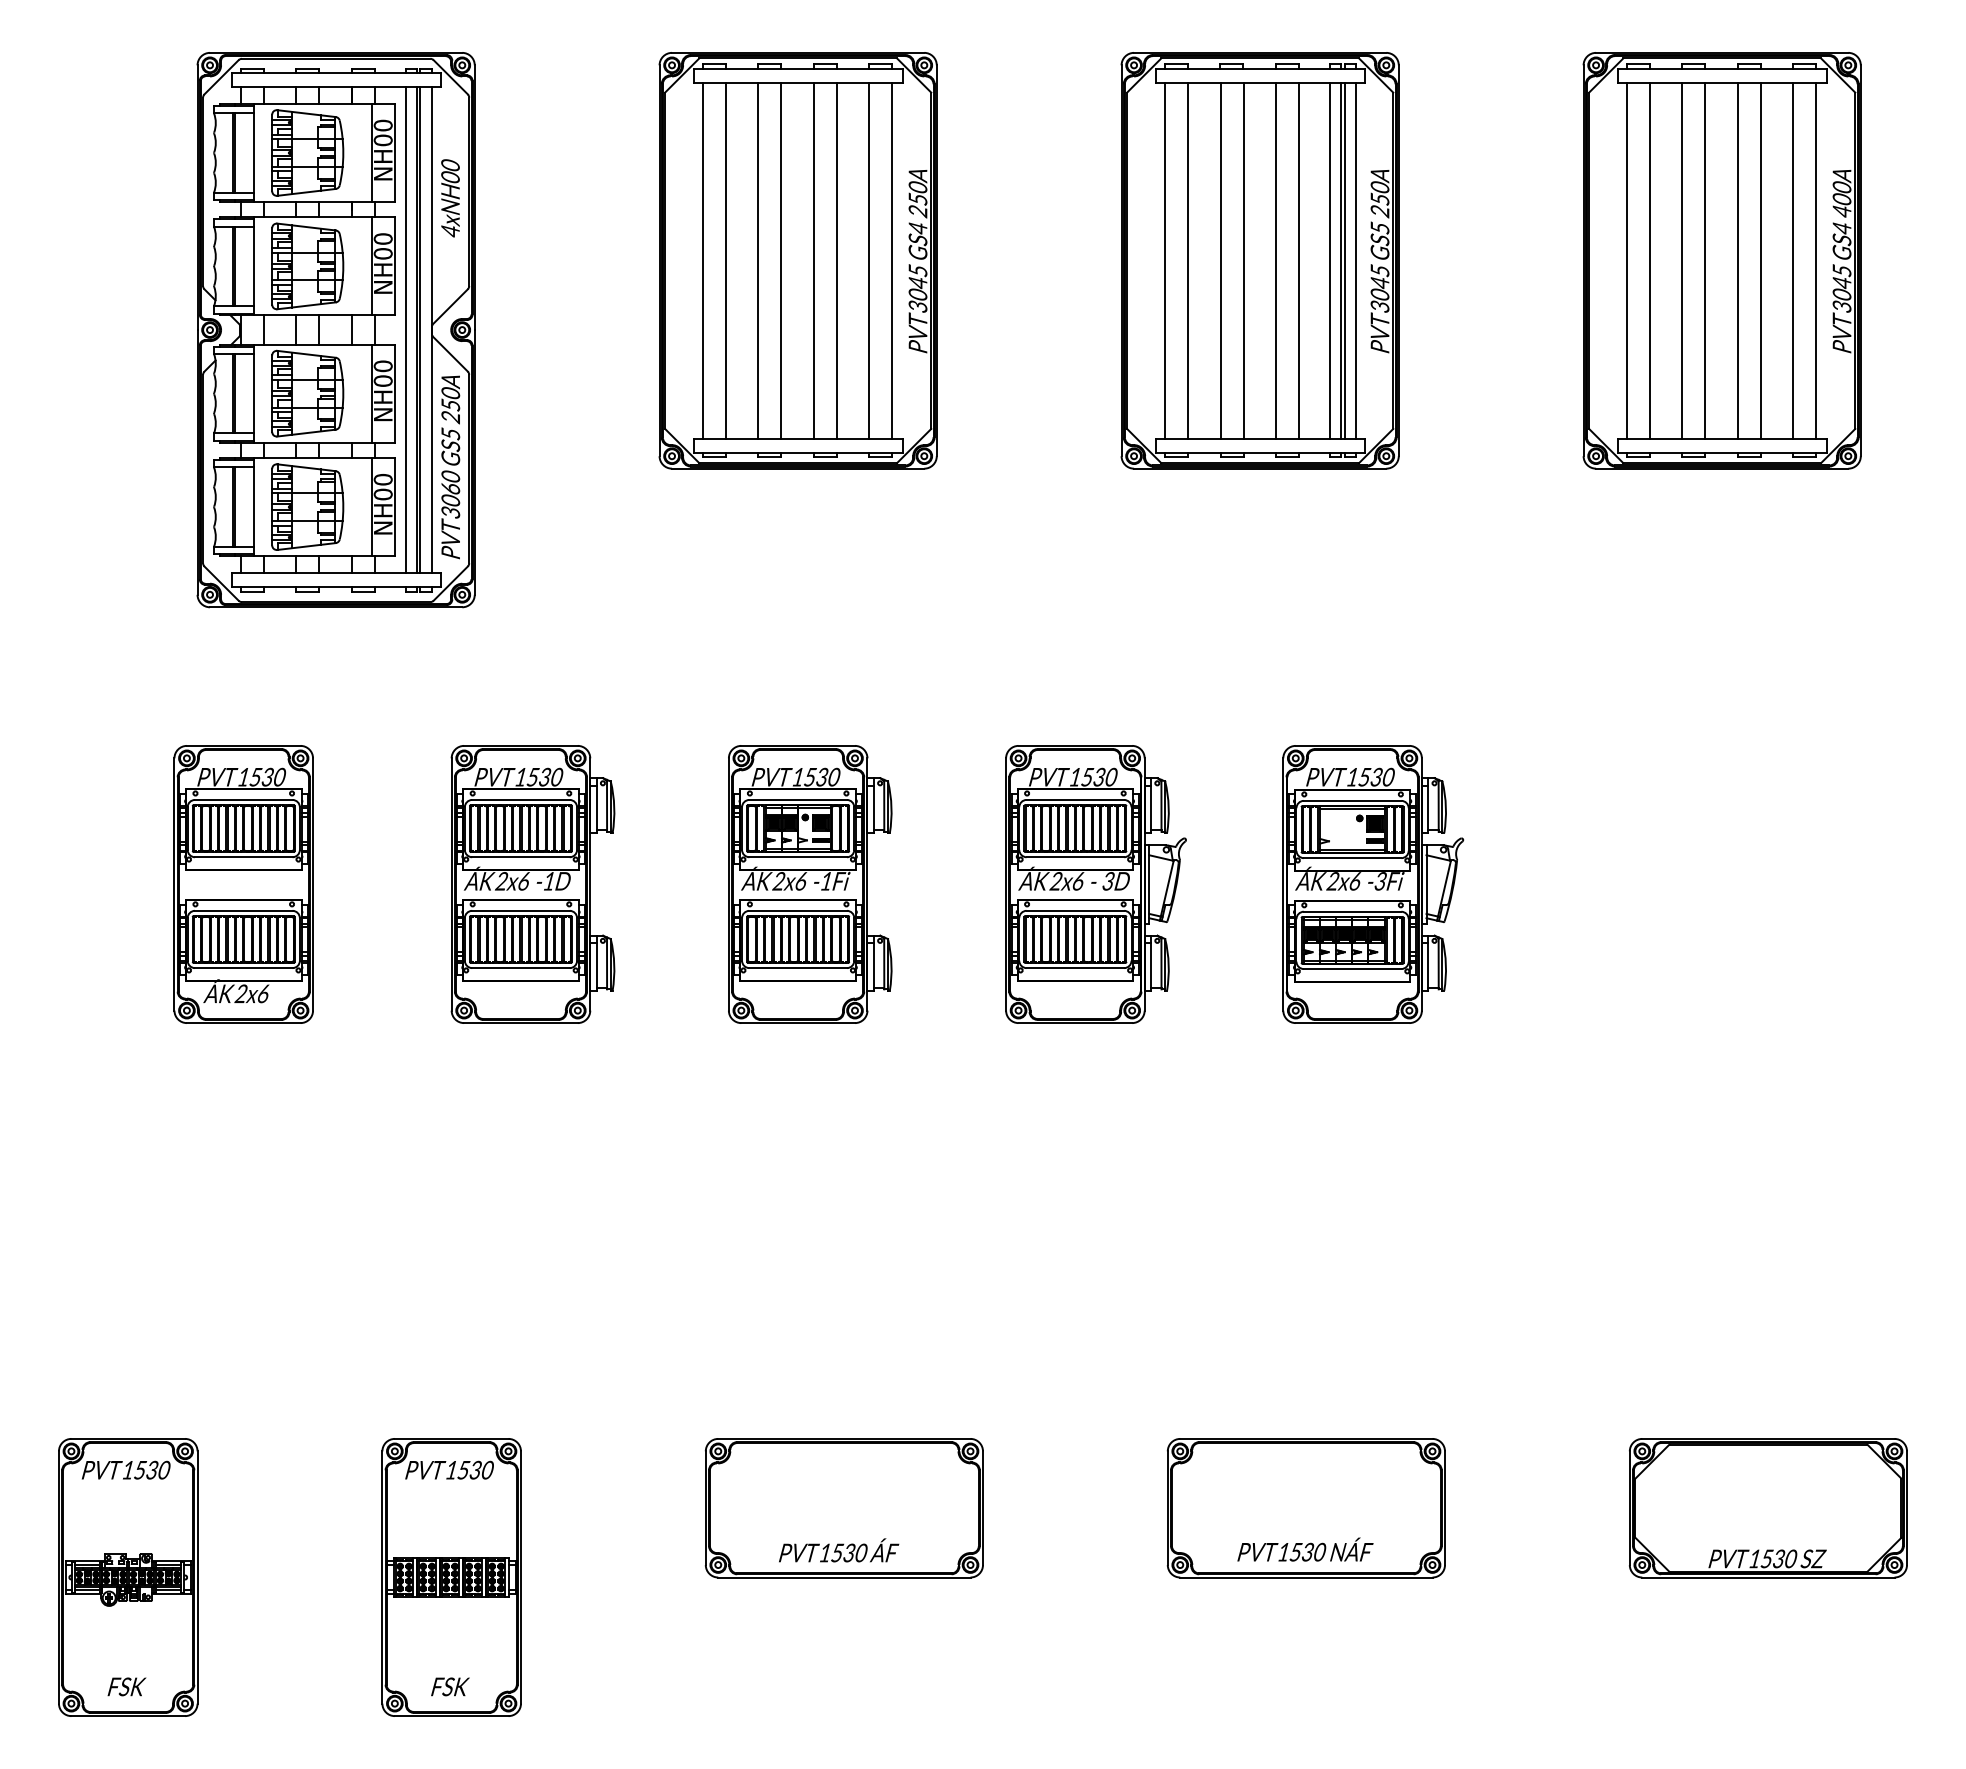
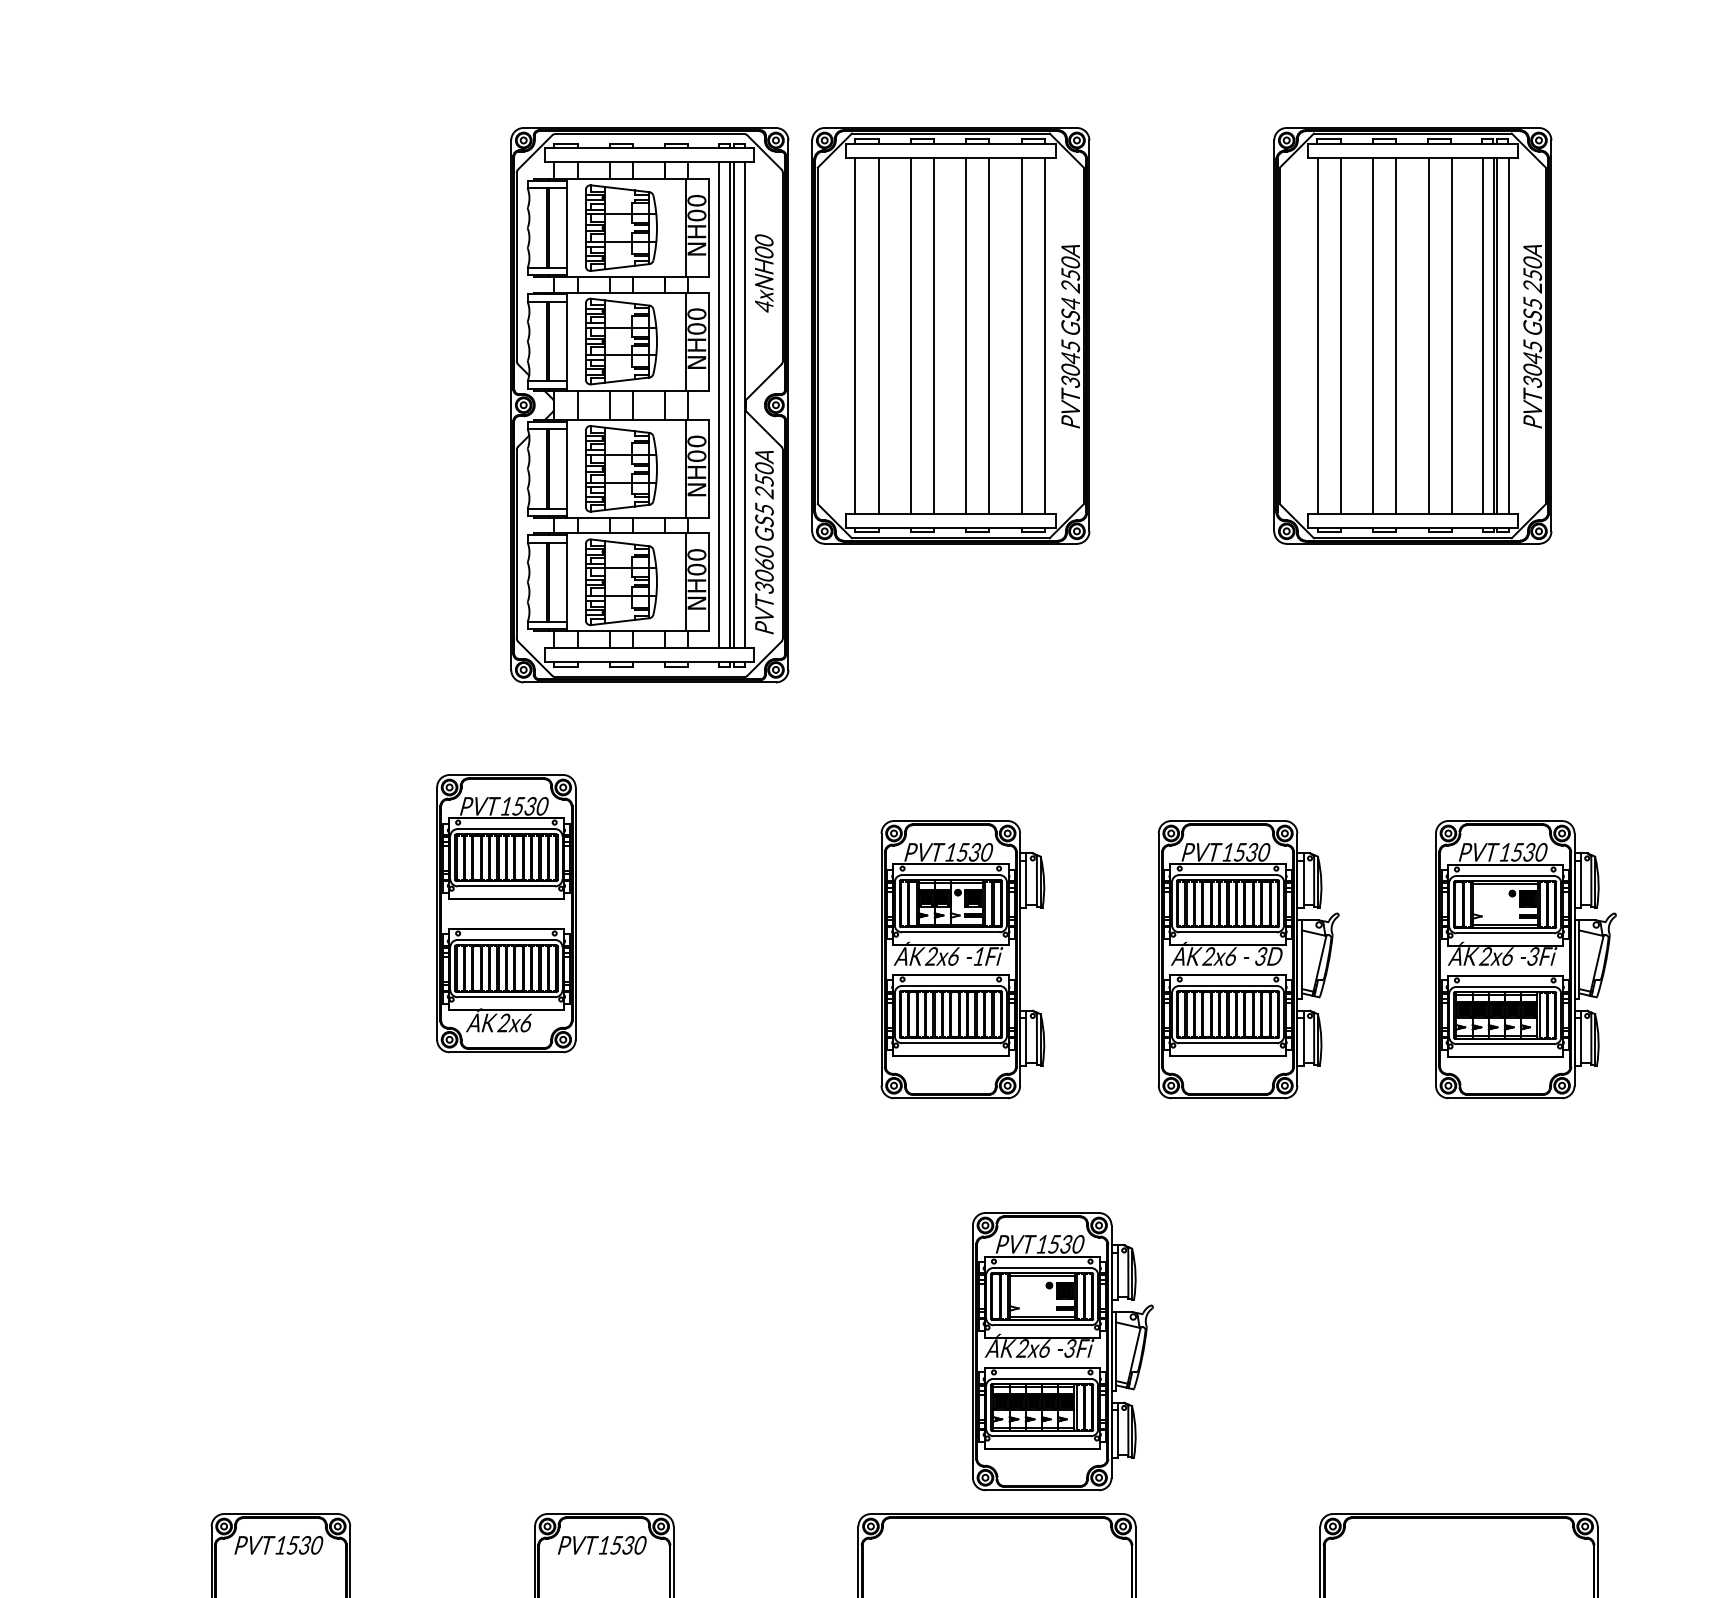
part: (335, 330) -> (649, 405), moved
part: (243, 884) -> (506, 913), moved
part: (532, 884) -> (685, 959), removed
part: (910, 1276) -> (1063, 1351), added

